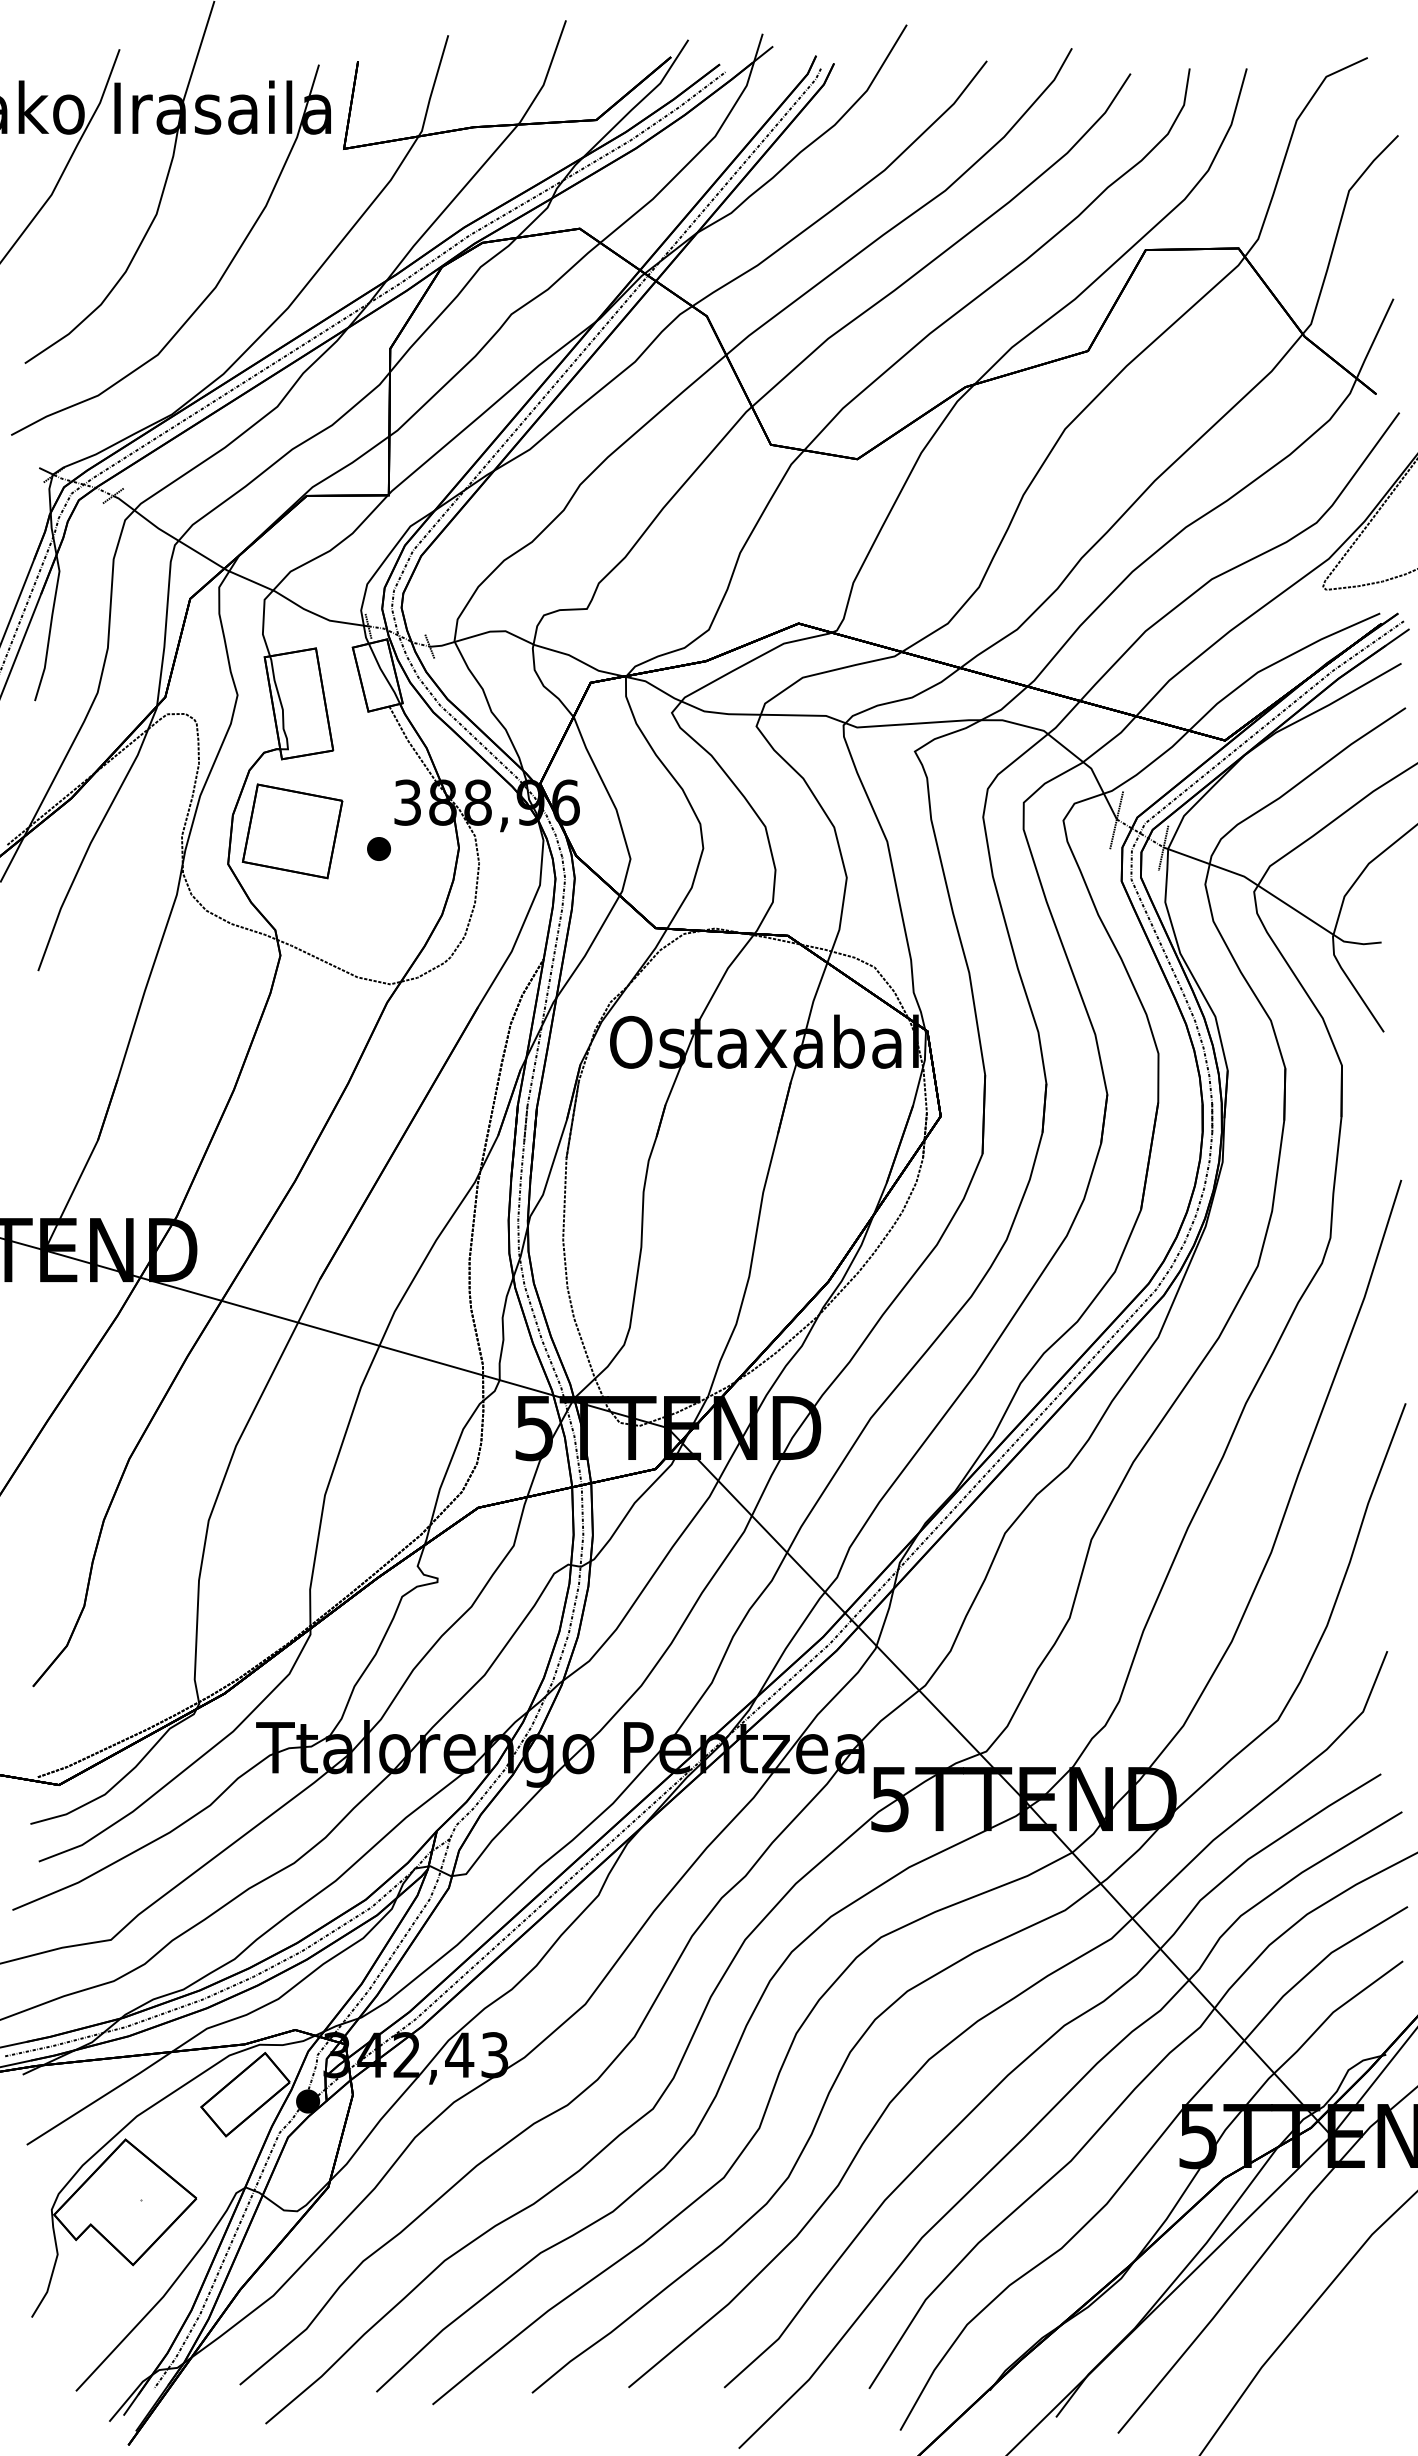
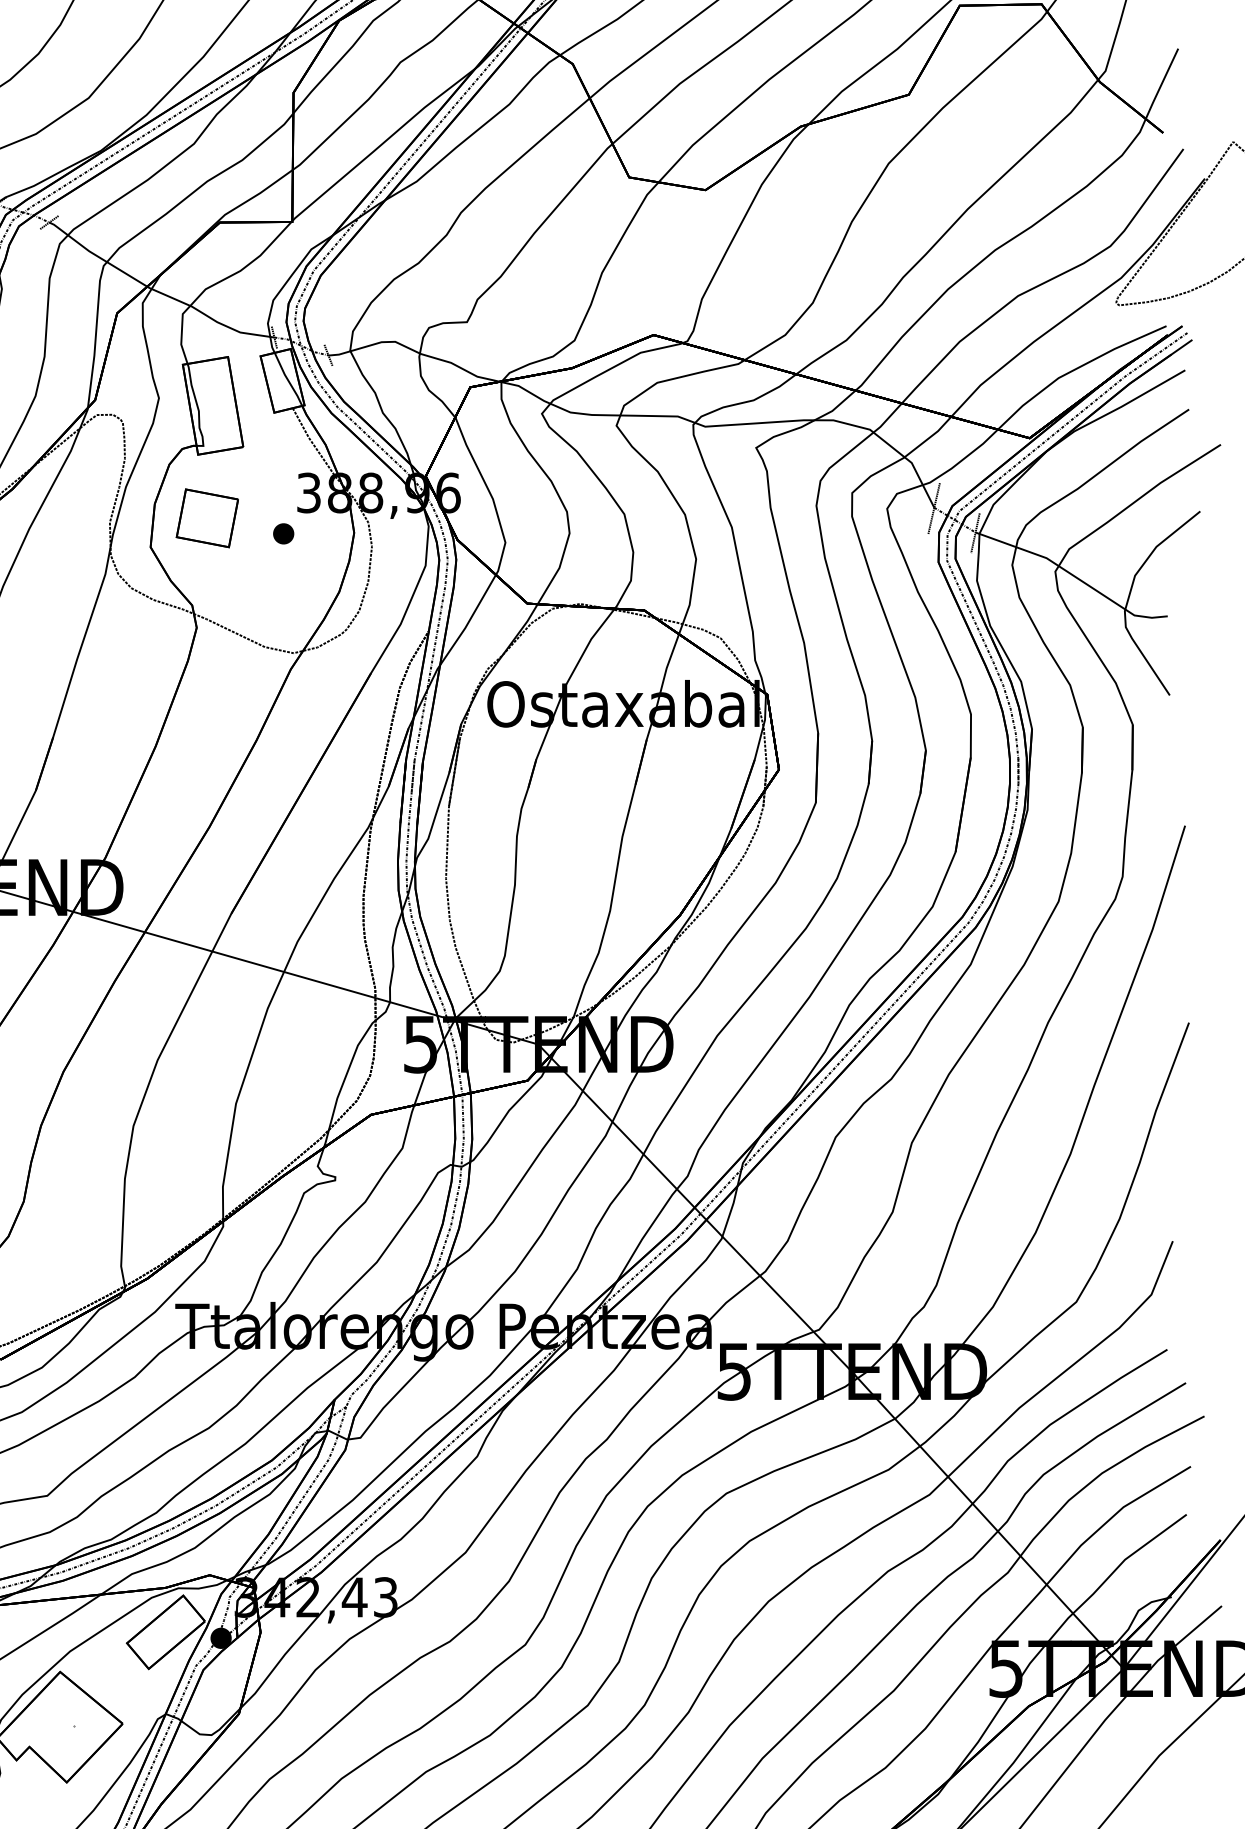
part: (292, 831) -> (207, 518), size x0.7

